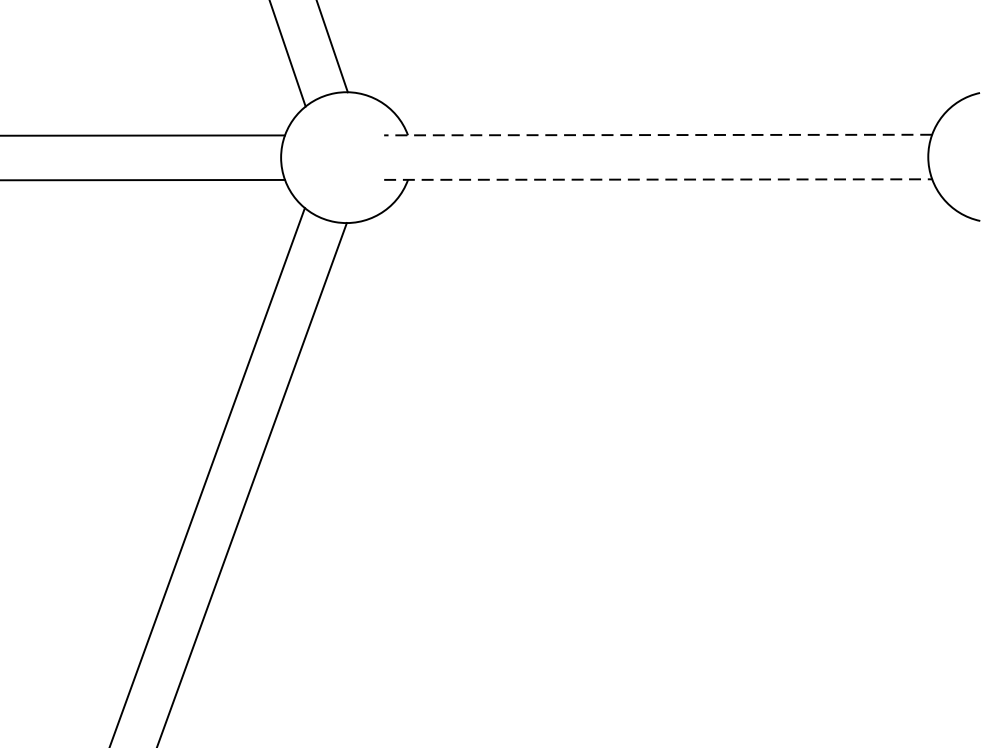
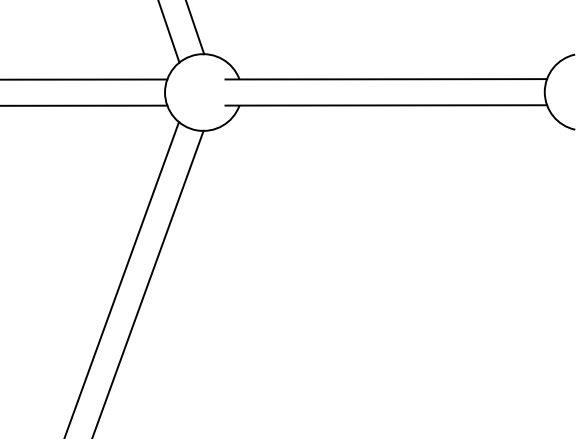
line: (658, 135) -> (386, 79), dashed -> solid
line: (658, 179) -> (386, 105), dashed -> solid

